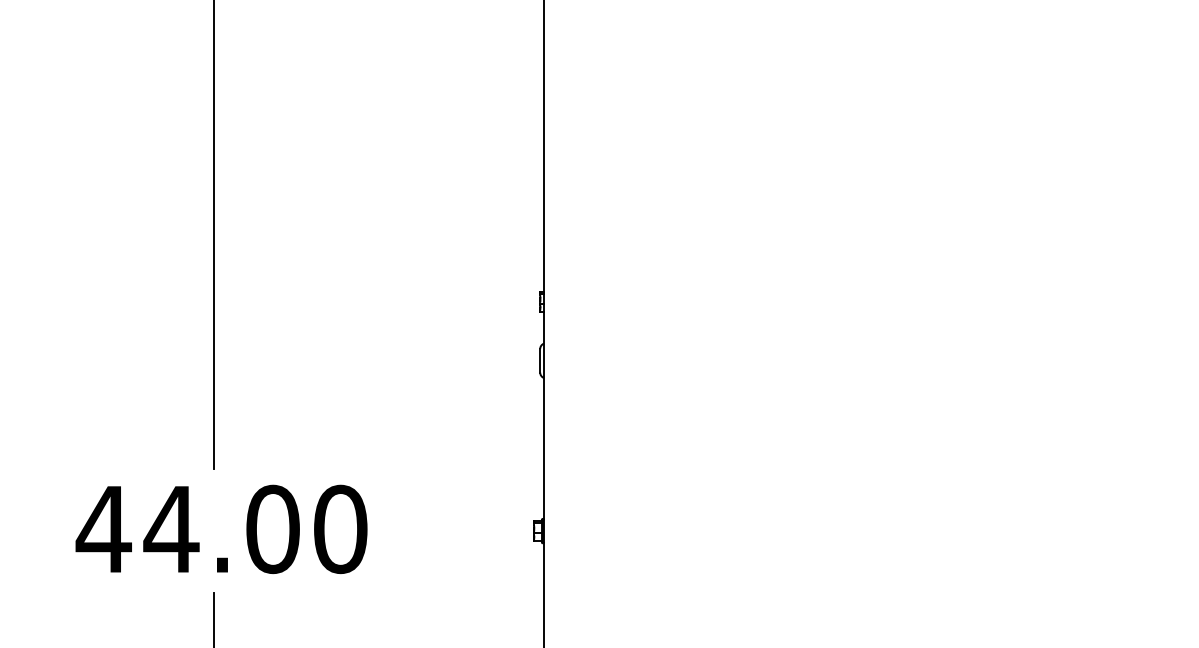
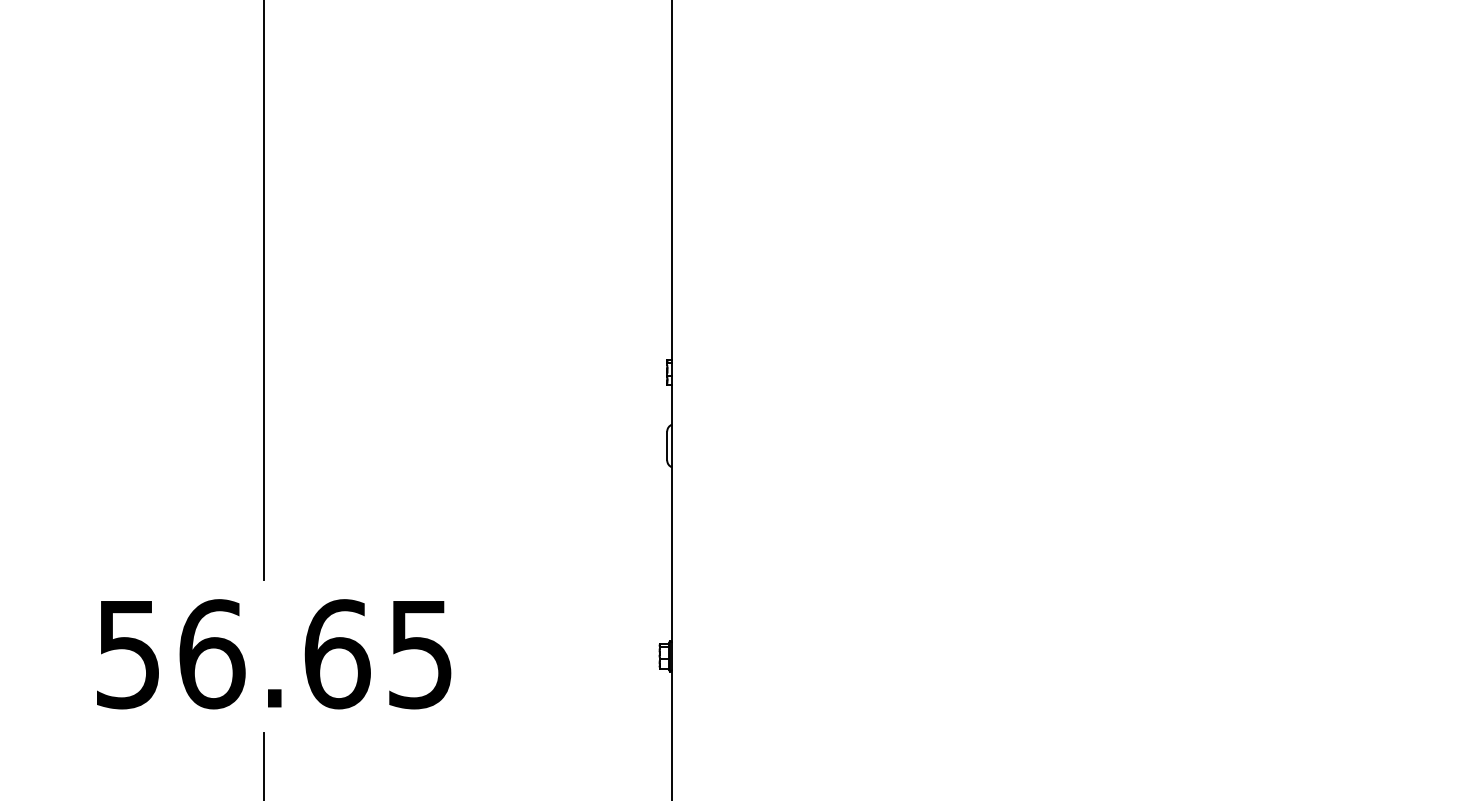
text: (221, 529) -> (273, 654), 44.00 -> 56.65

